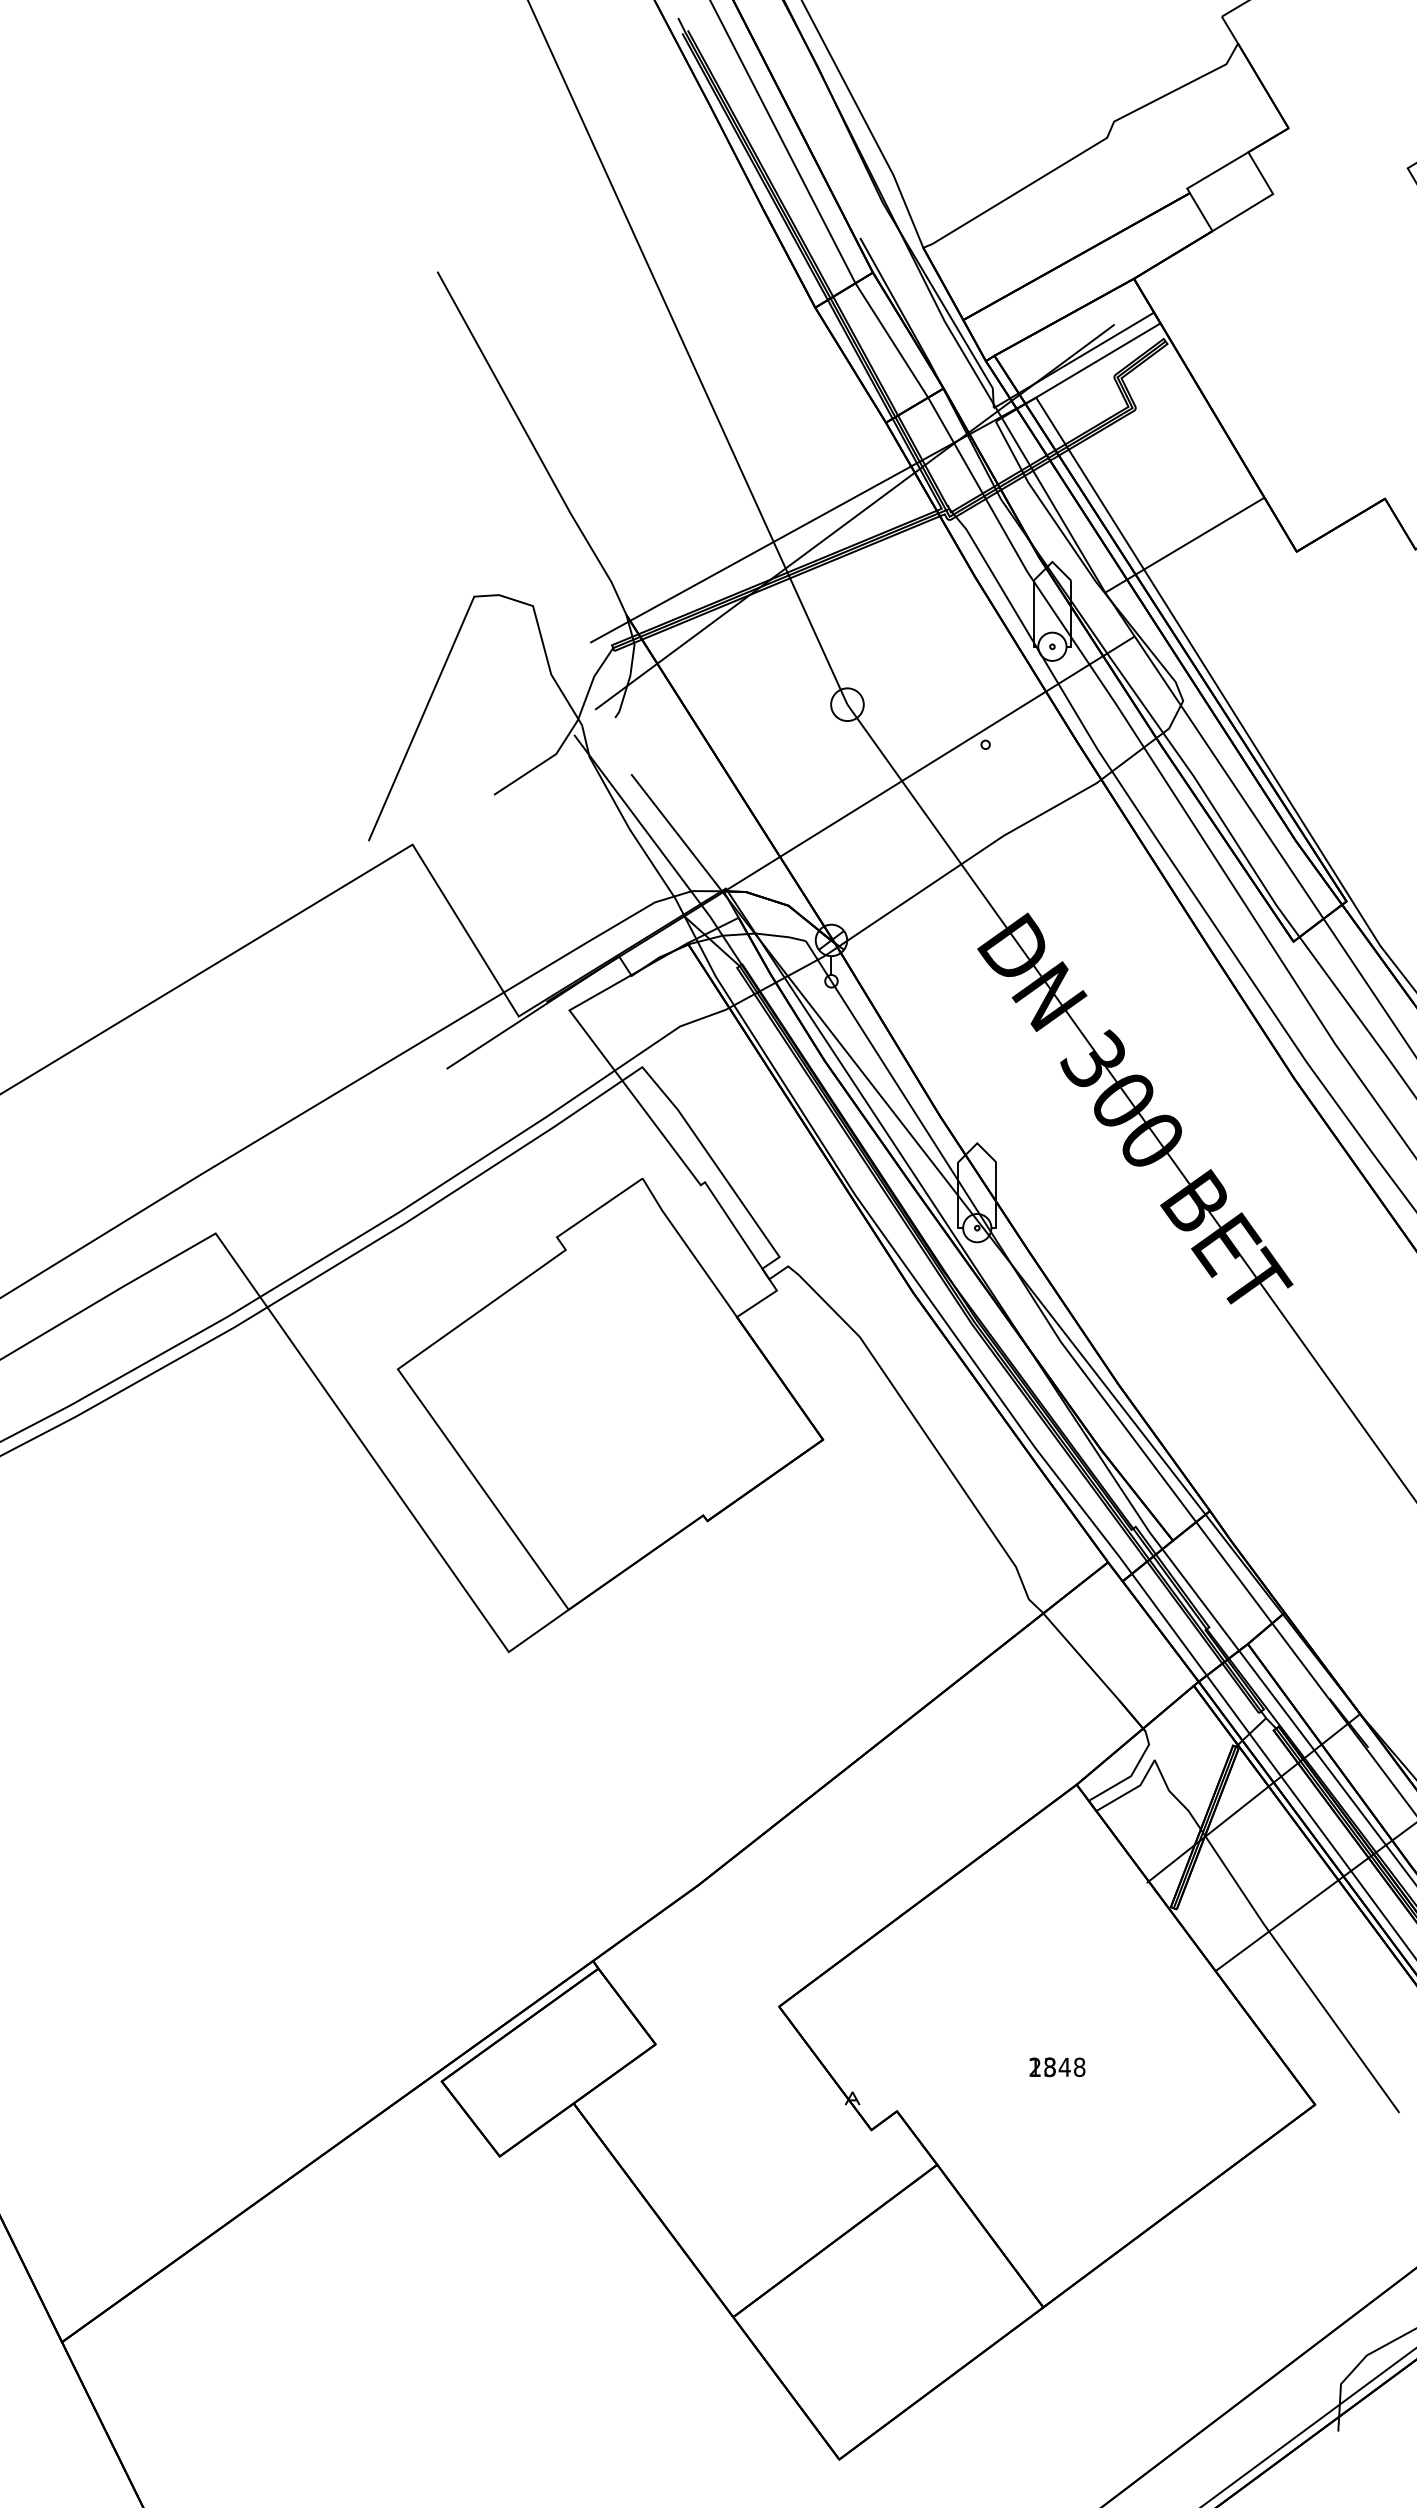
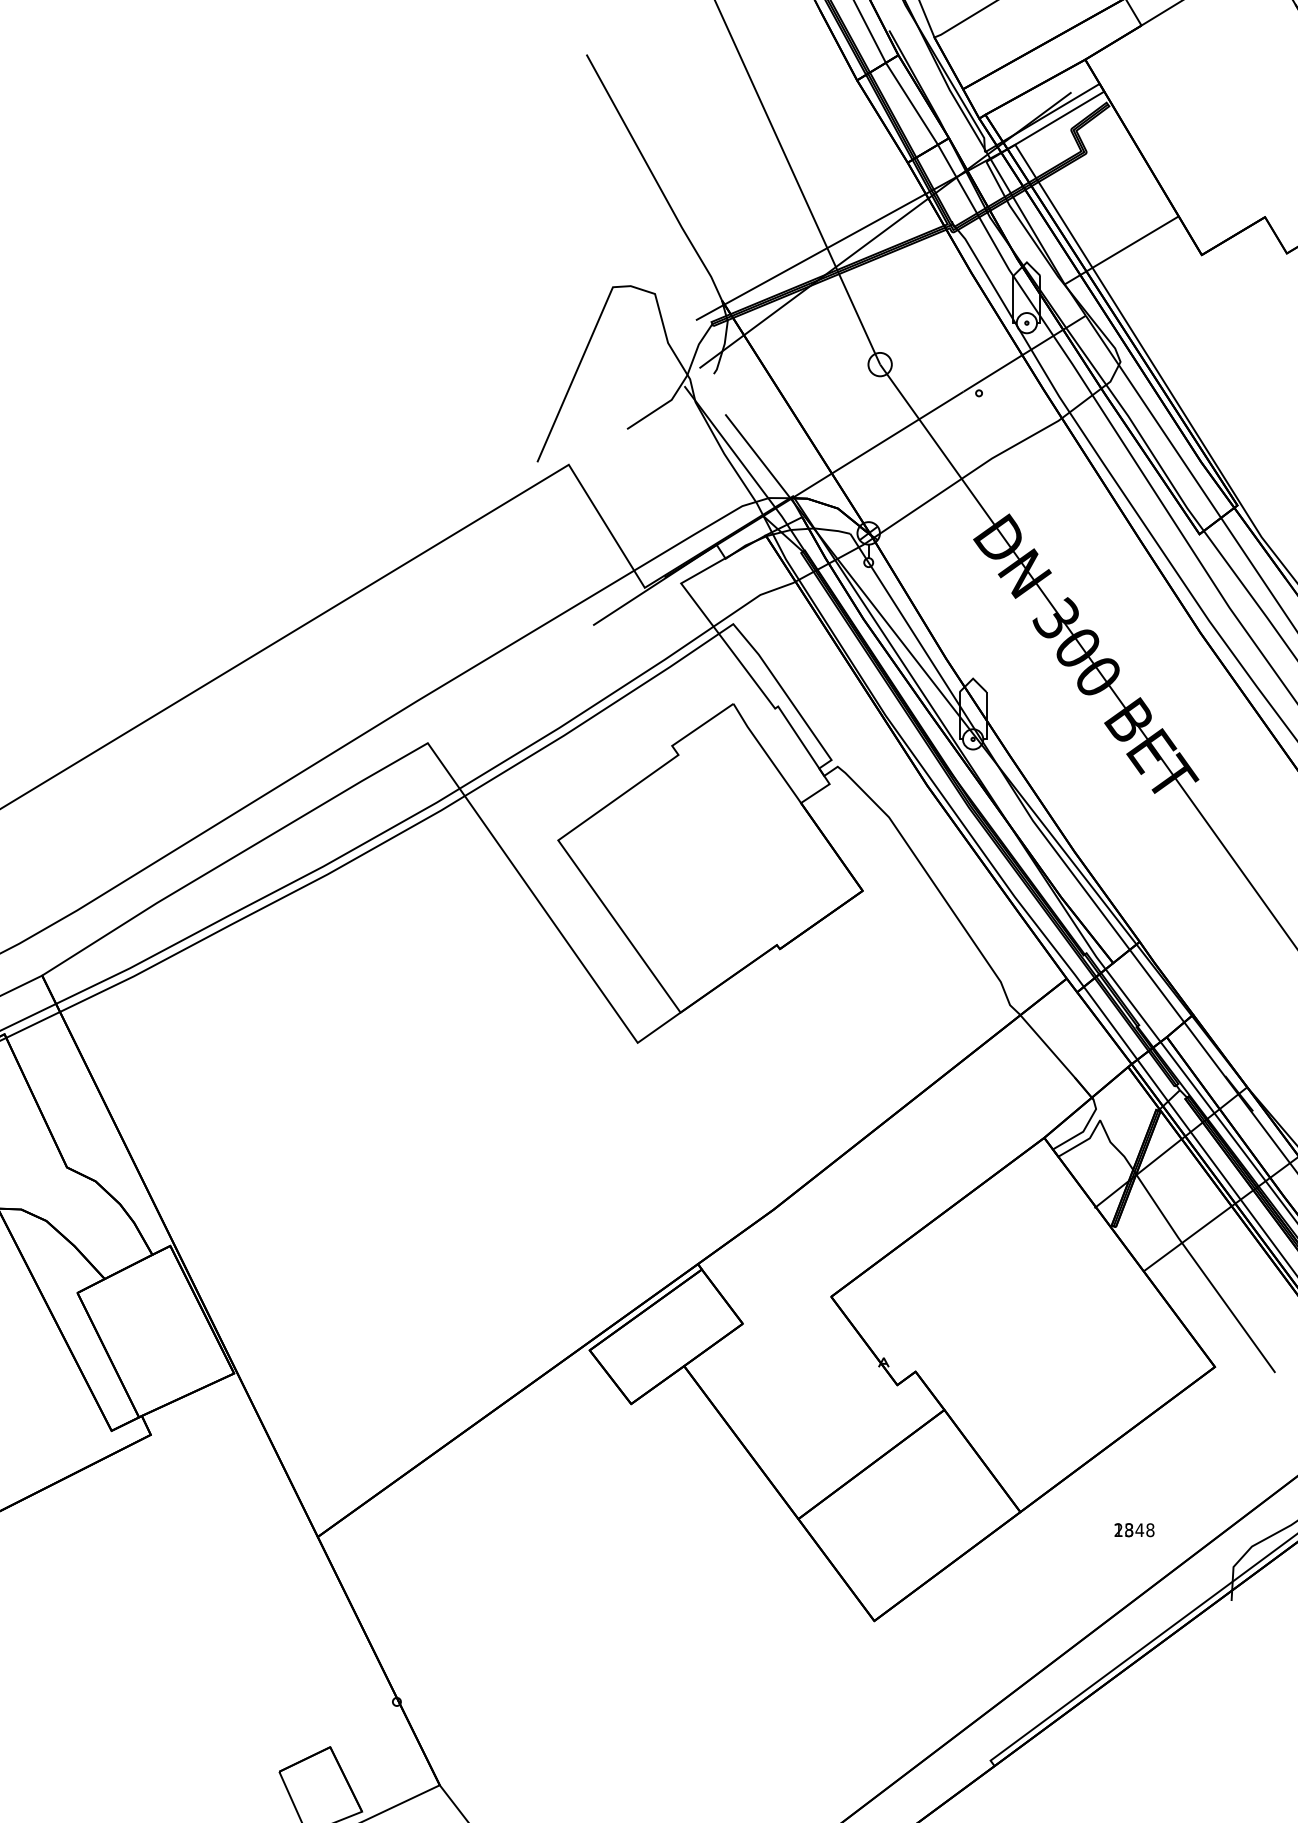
text: (1057, 2067) -> (1134, 1530), moved

